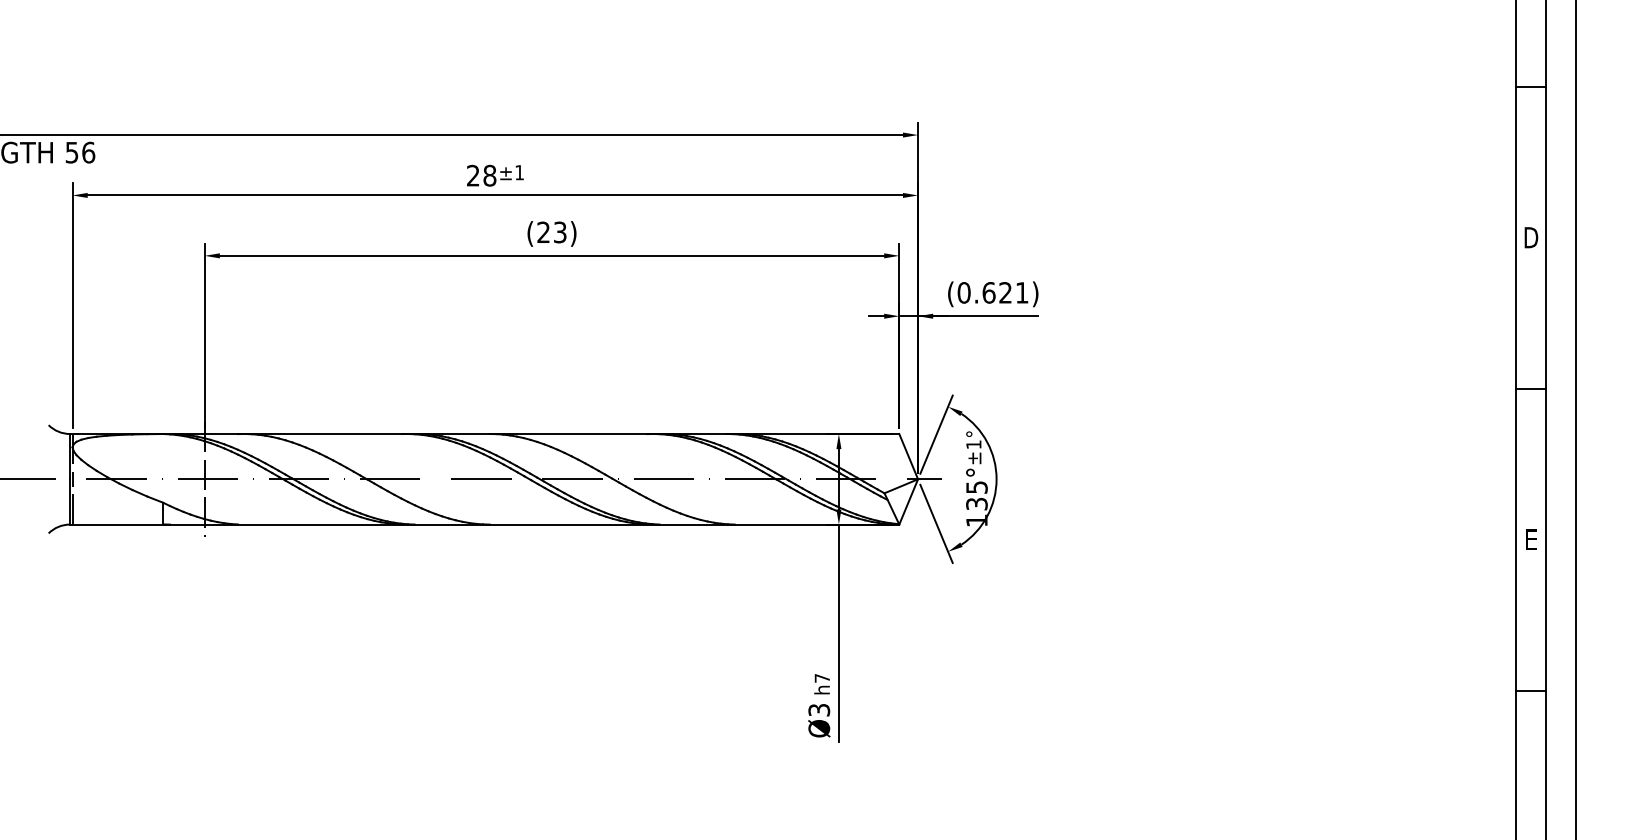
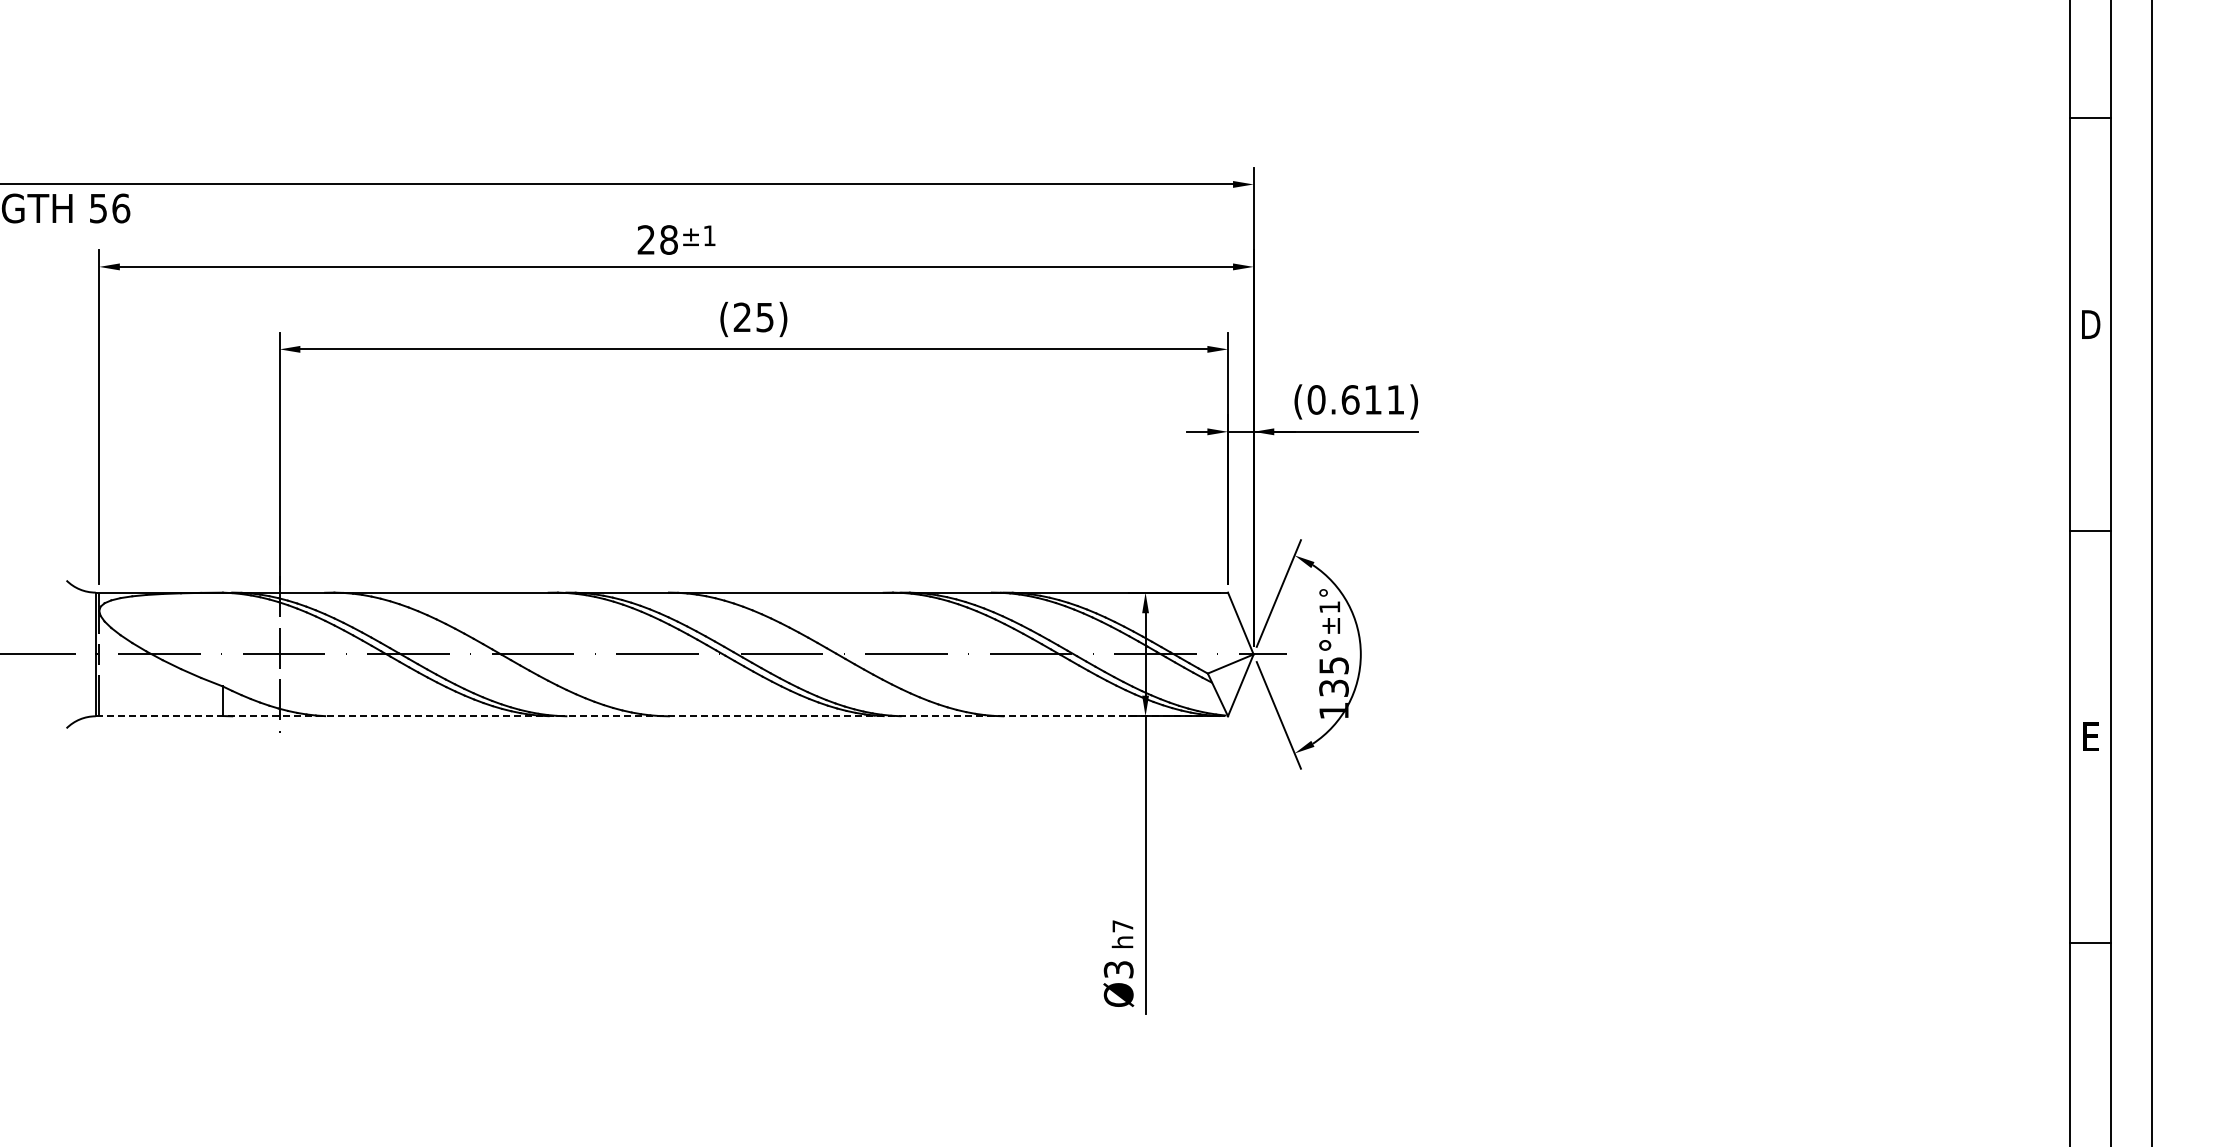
text: (560, 231) -> (765, 316), (23) -> (25)
text: (1005, 292) -> (1372, 399), (0.621) -> (0.611)
line: (485, 524) -> (662, 716), solid -> dashed

